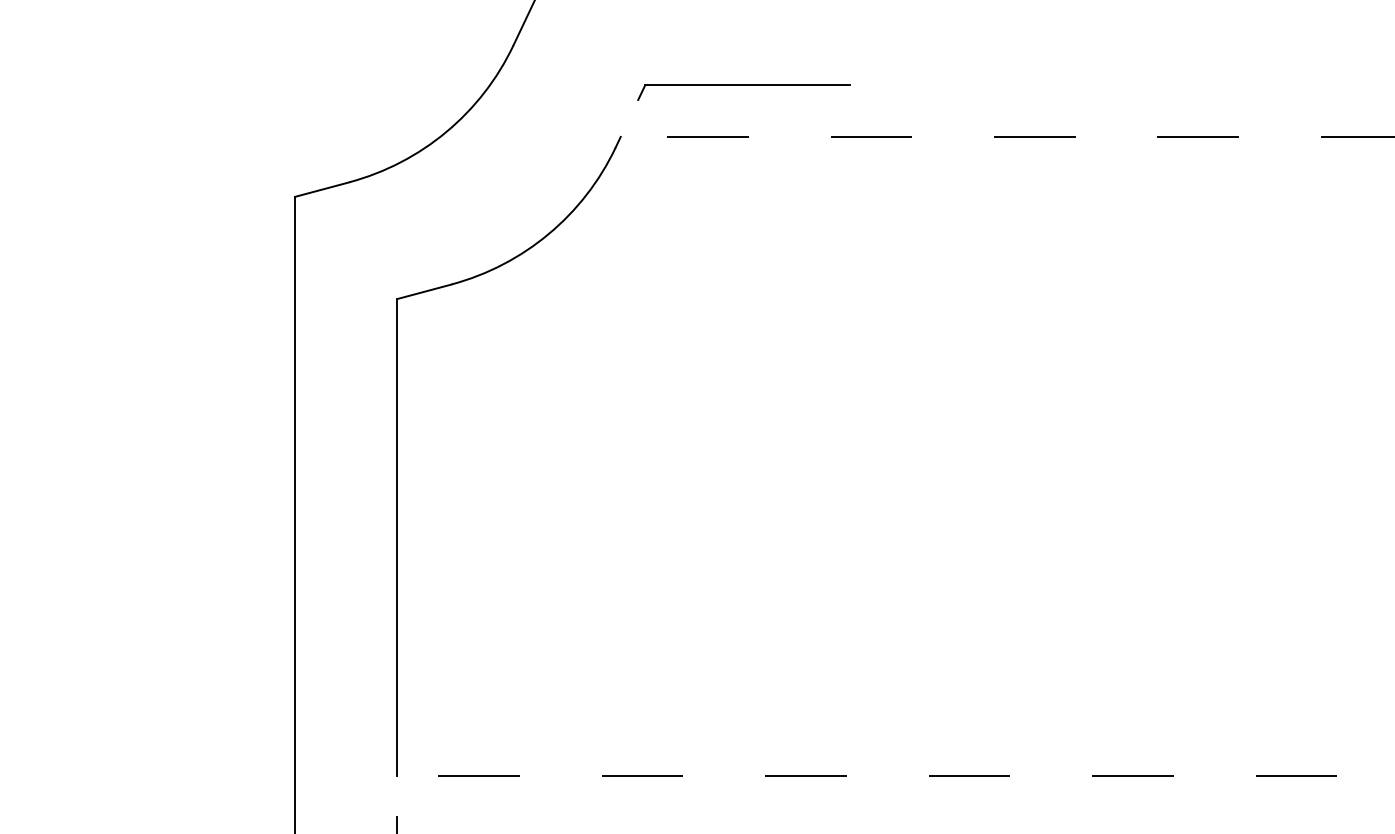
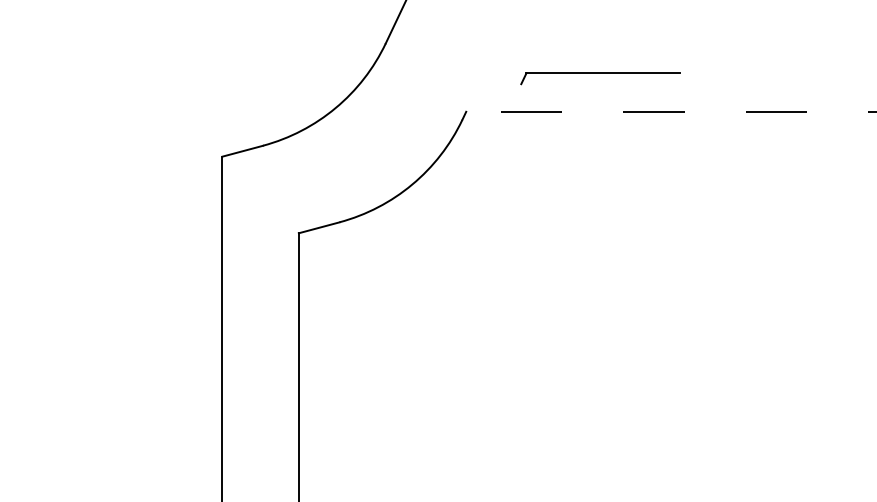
part: (743, 85) -> (600, 73), moved

